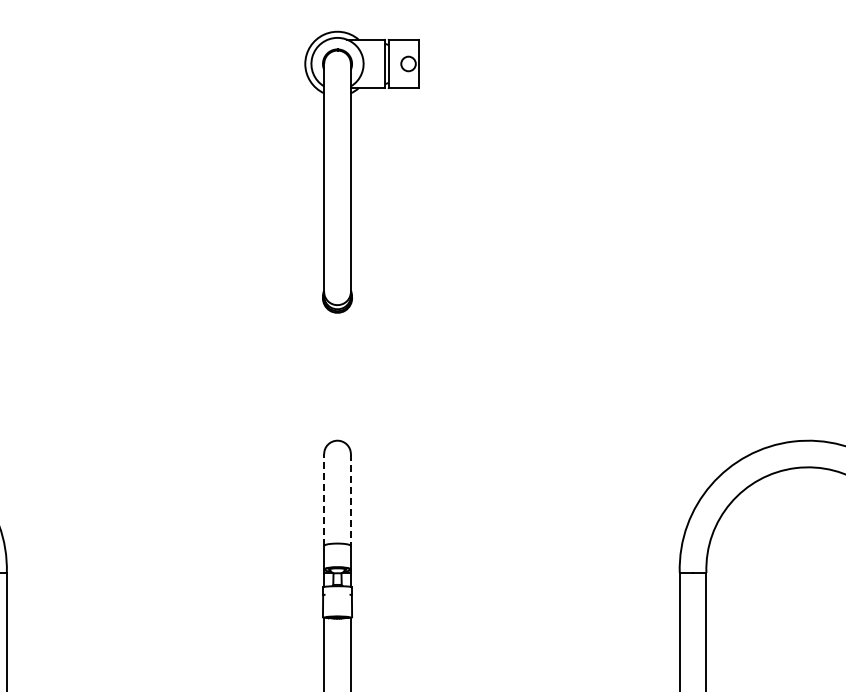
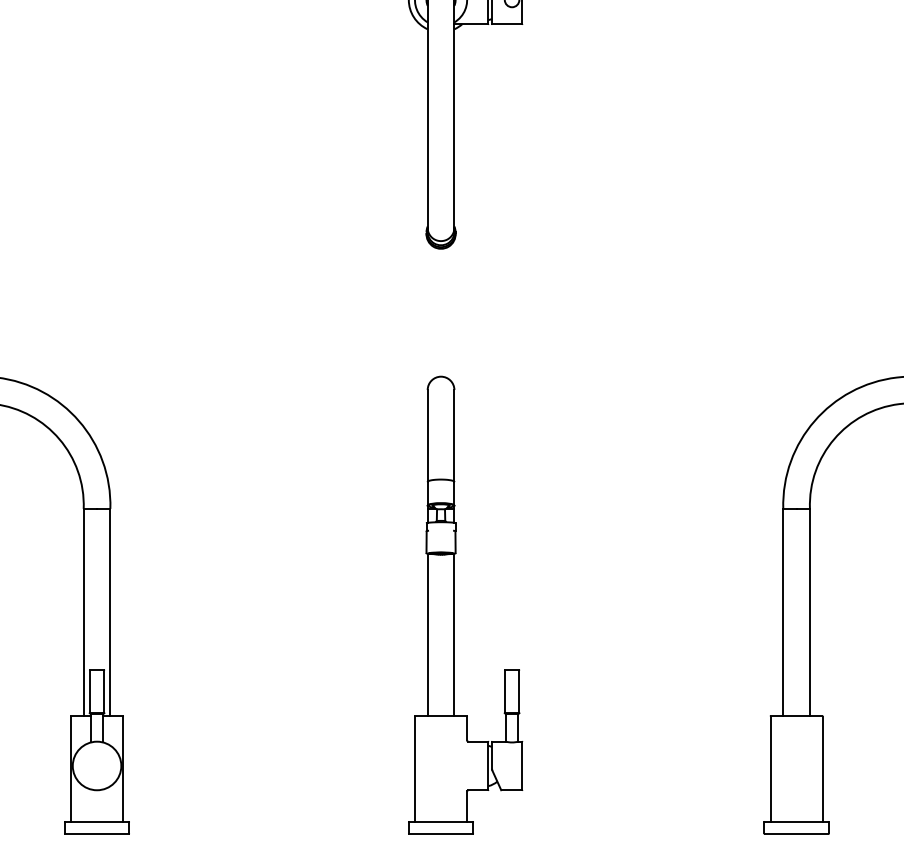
line: (323, 499) -> (427, 435), dashed -> solid
line: (350, 499) -> (454, 435), dashed -> solid

